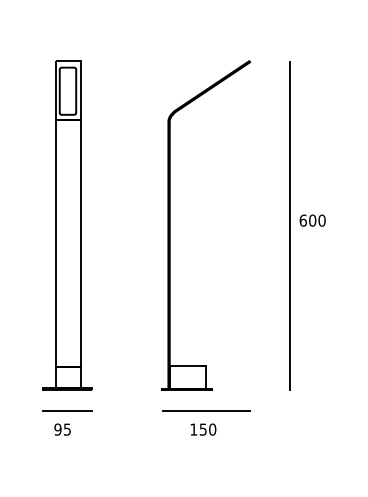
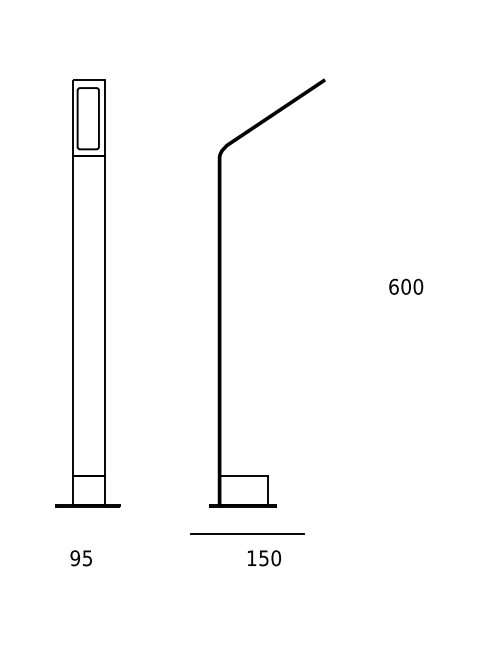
line: (289, 226) -> (376, 294), removed
line: (67, 410) -> (87, 533), removed
line: (206, 410) -> (247, 533), moved

